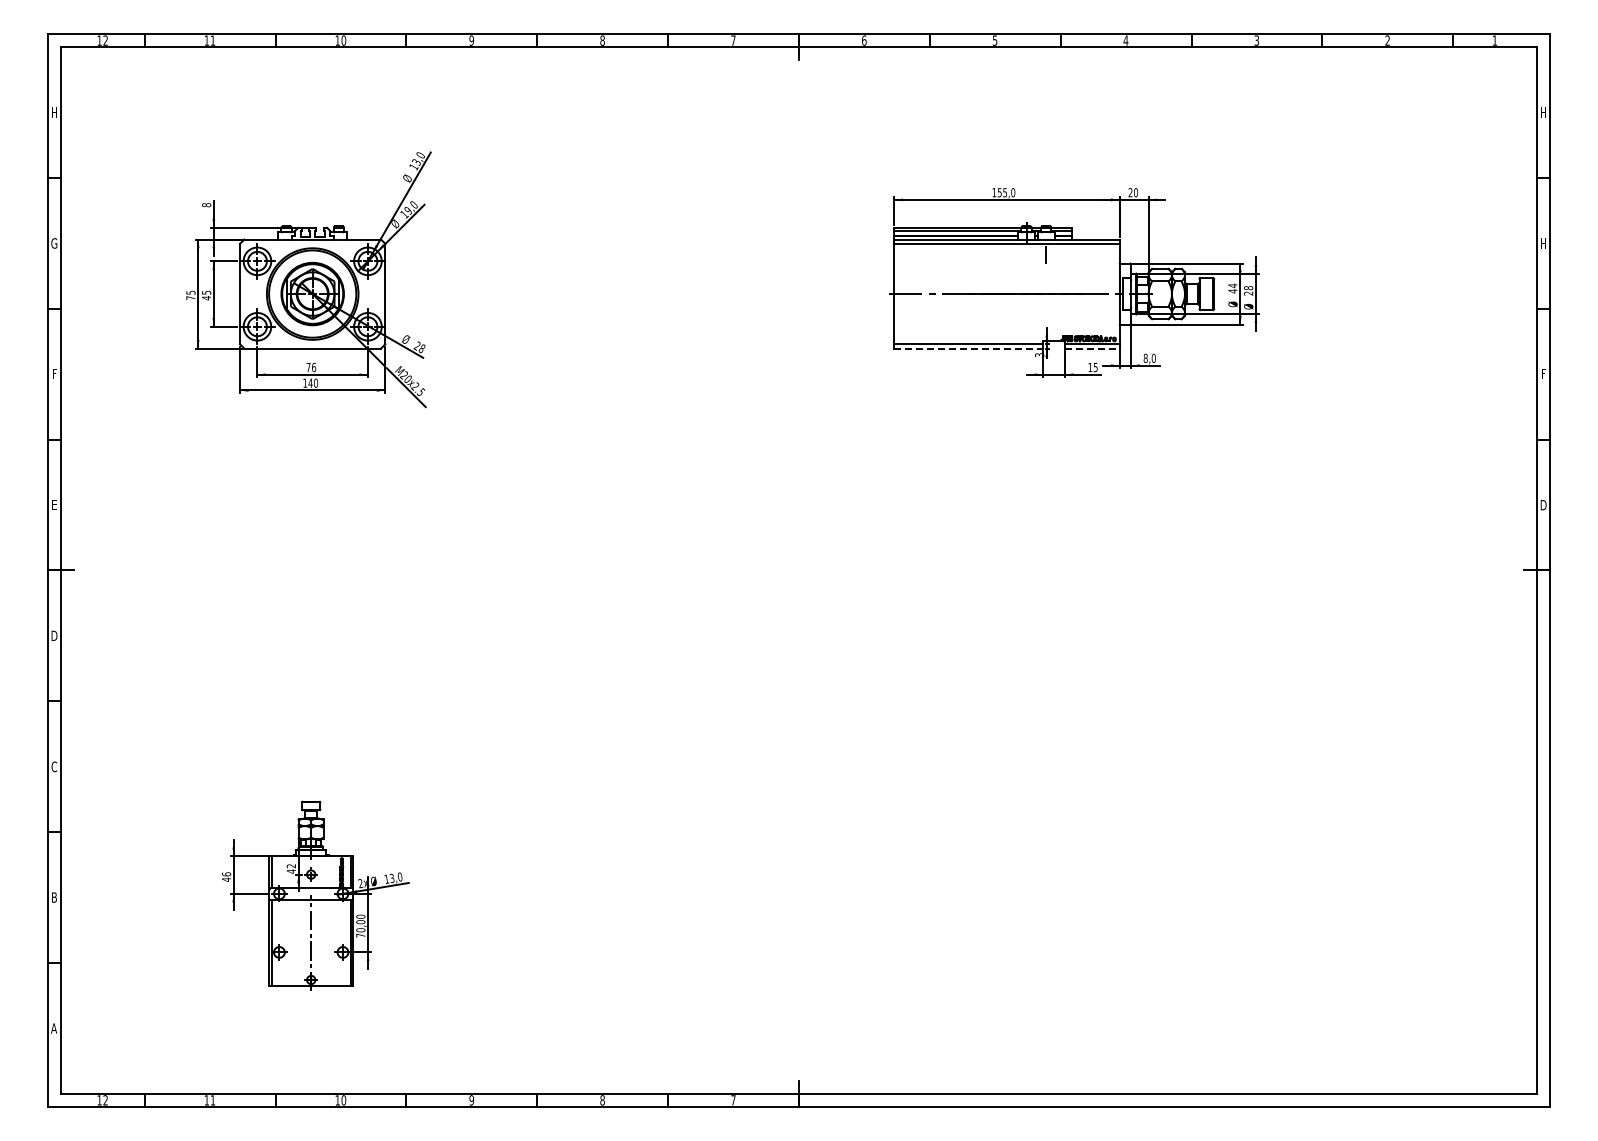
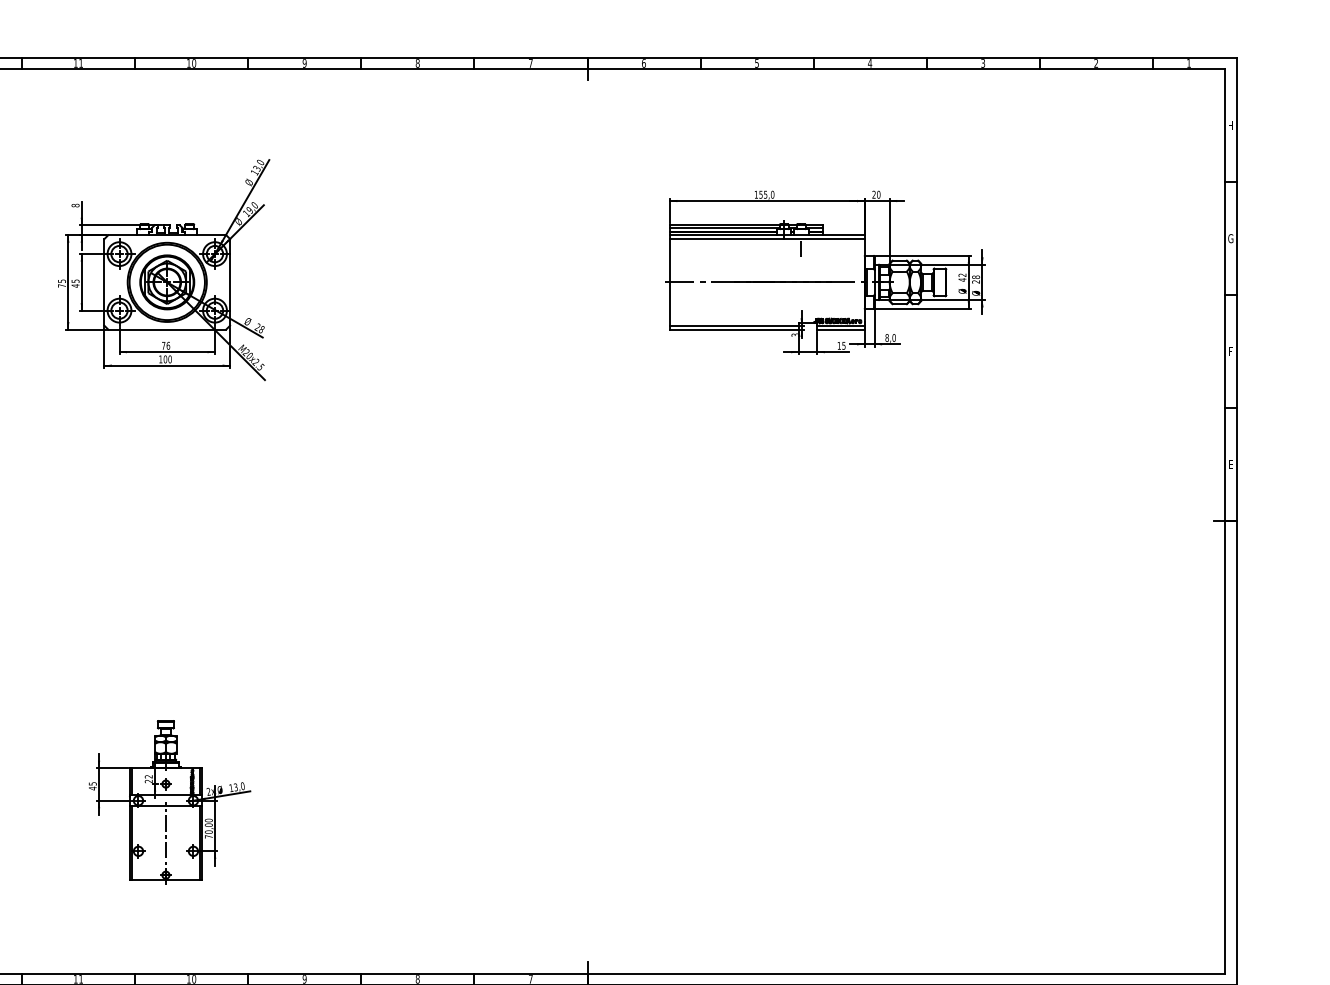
text: (1543, 243) -> (1230, 238), H -> G
text: (1232, 285) -> (962, 274), 44 -> 42
line: (968, 348) -> (733, 329), dashed -> solid
line: (1092, 348) -> (841, 329), dashed -> solid
text: (310, 382) -> (165, 358), 140 -> 100
text: (1543, 505) -> (1230, 465), D -> E
text: (290, 871) -> (148, 781), 42 -> 22
text: (226, 874) -> (92, 784), 46 -> 45

